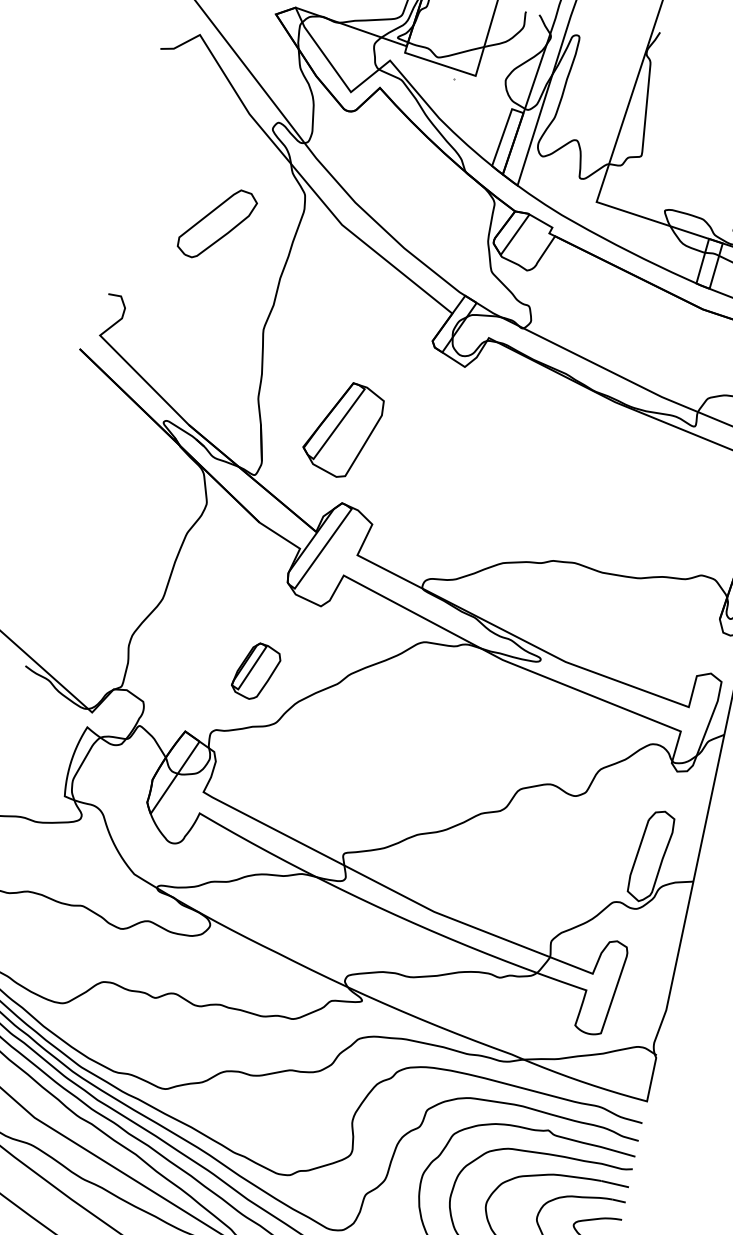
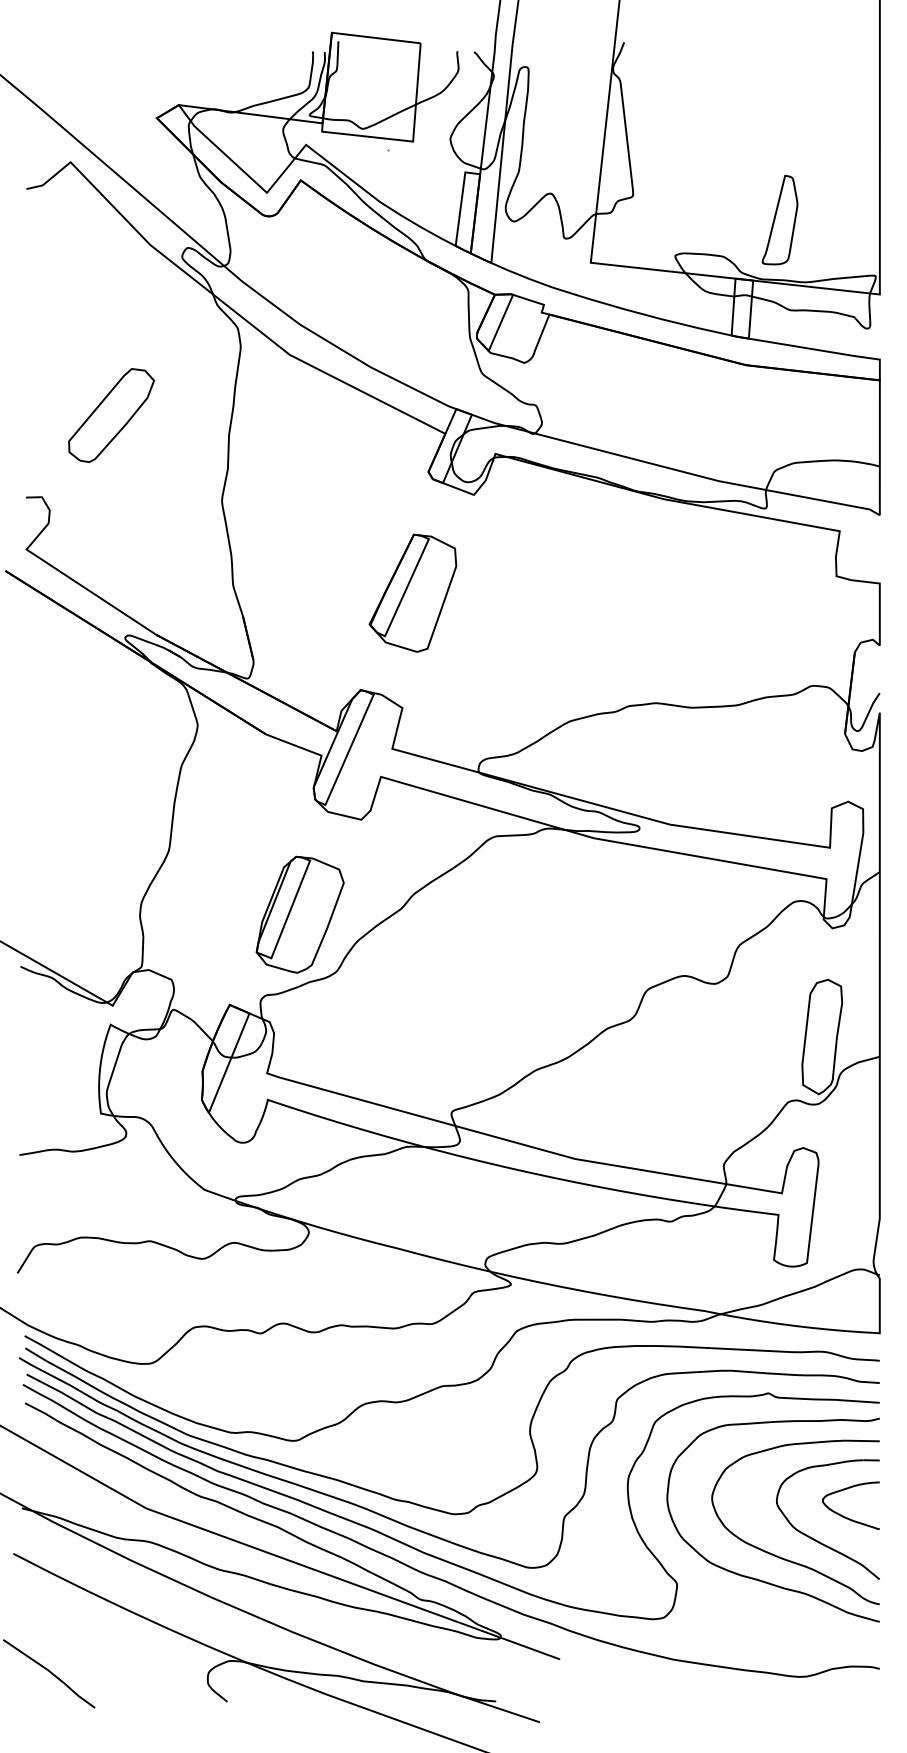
part: (217, 223) -> (111, 415), moved
part: (342, 428) -> (412, 592), moved
part: (255, 671) -> (299, 914), size x1.67

